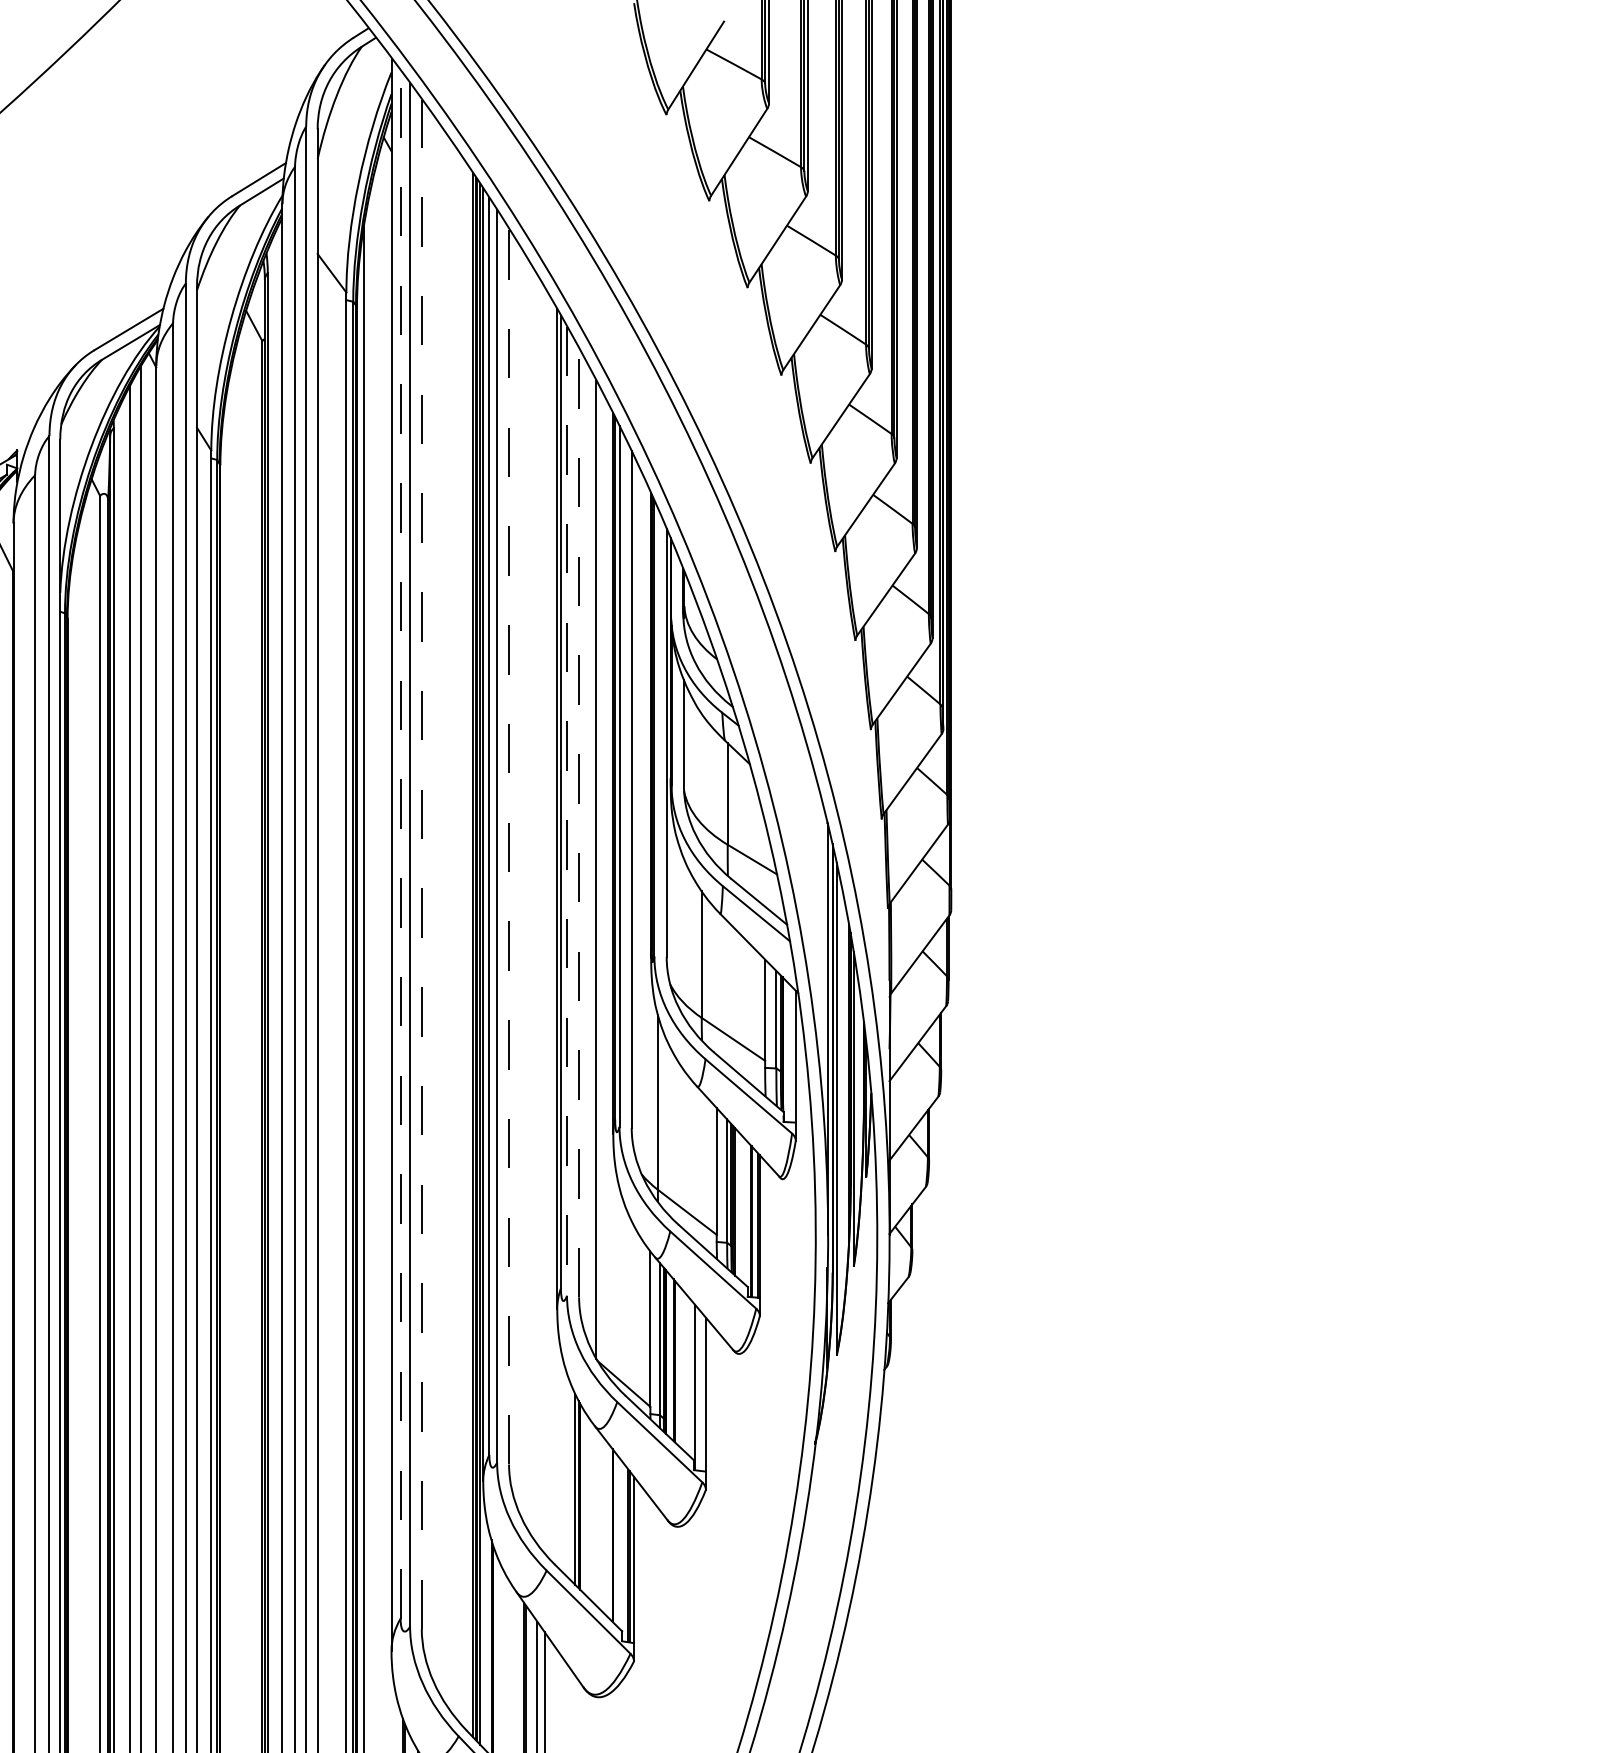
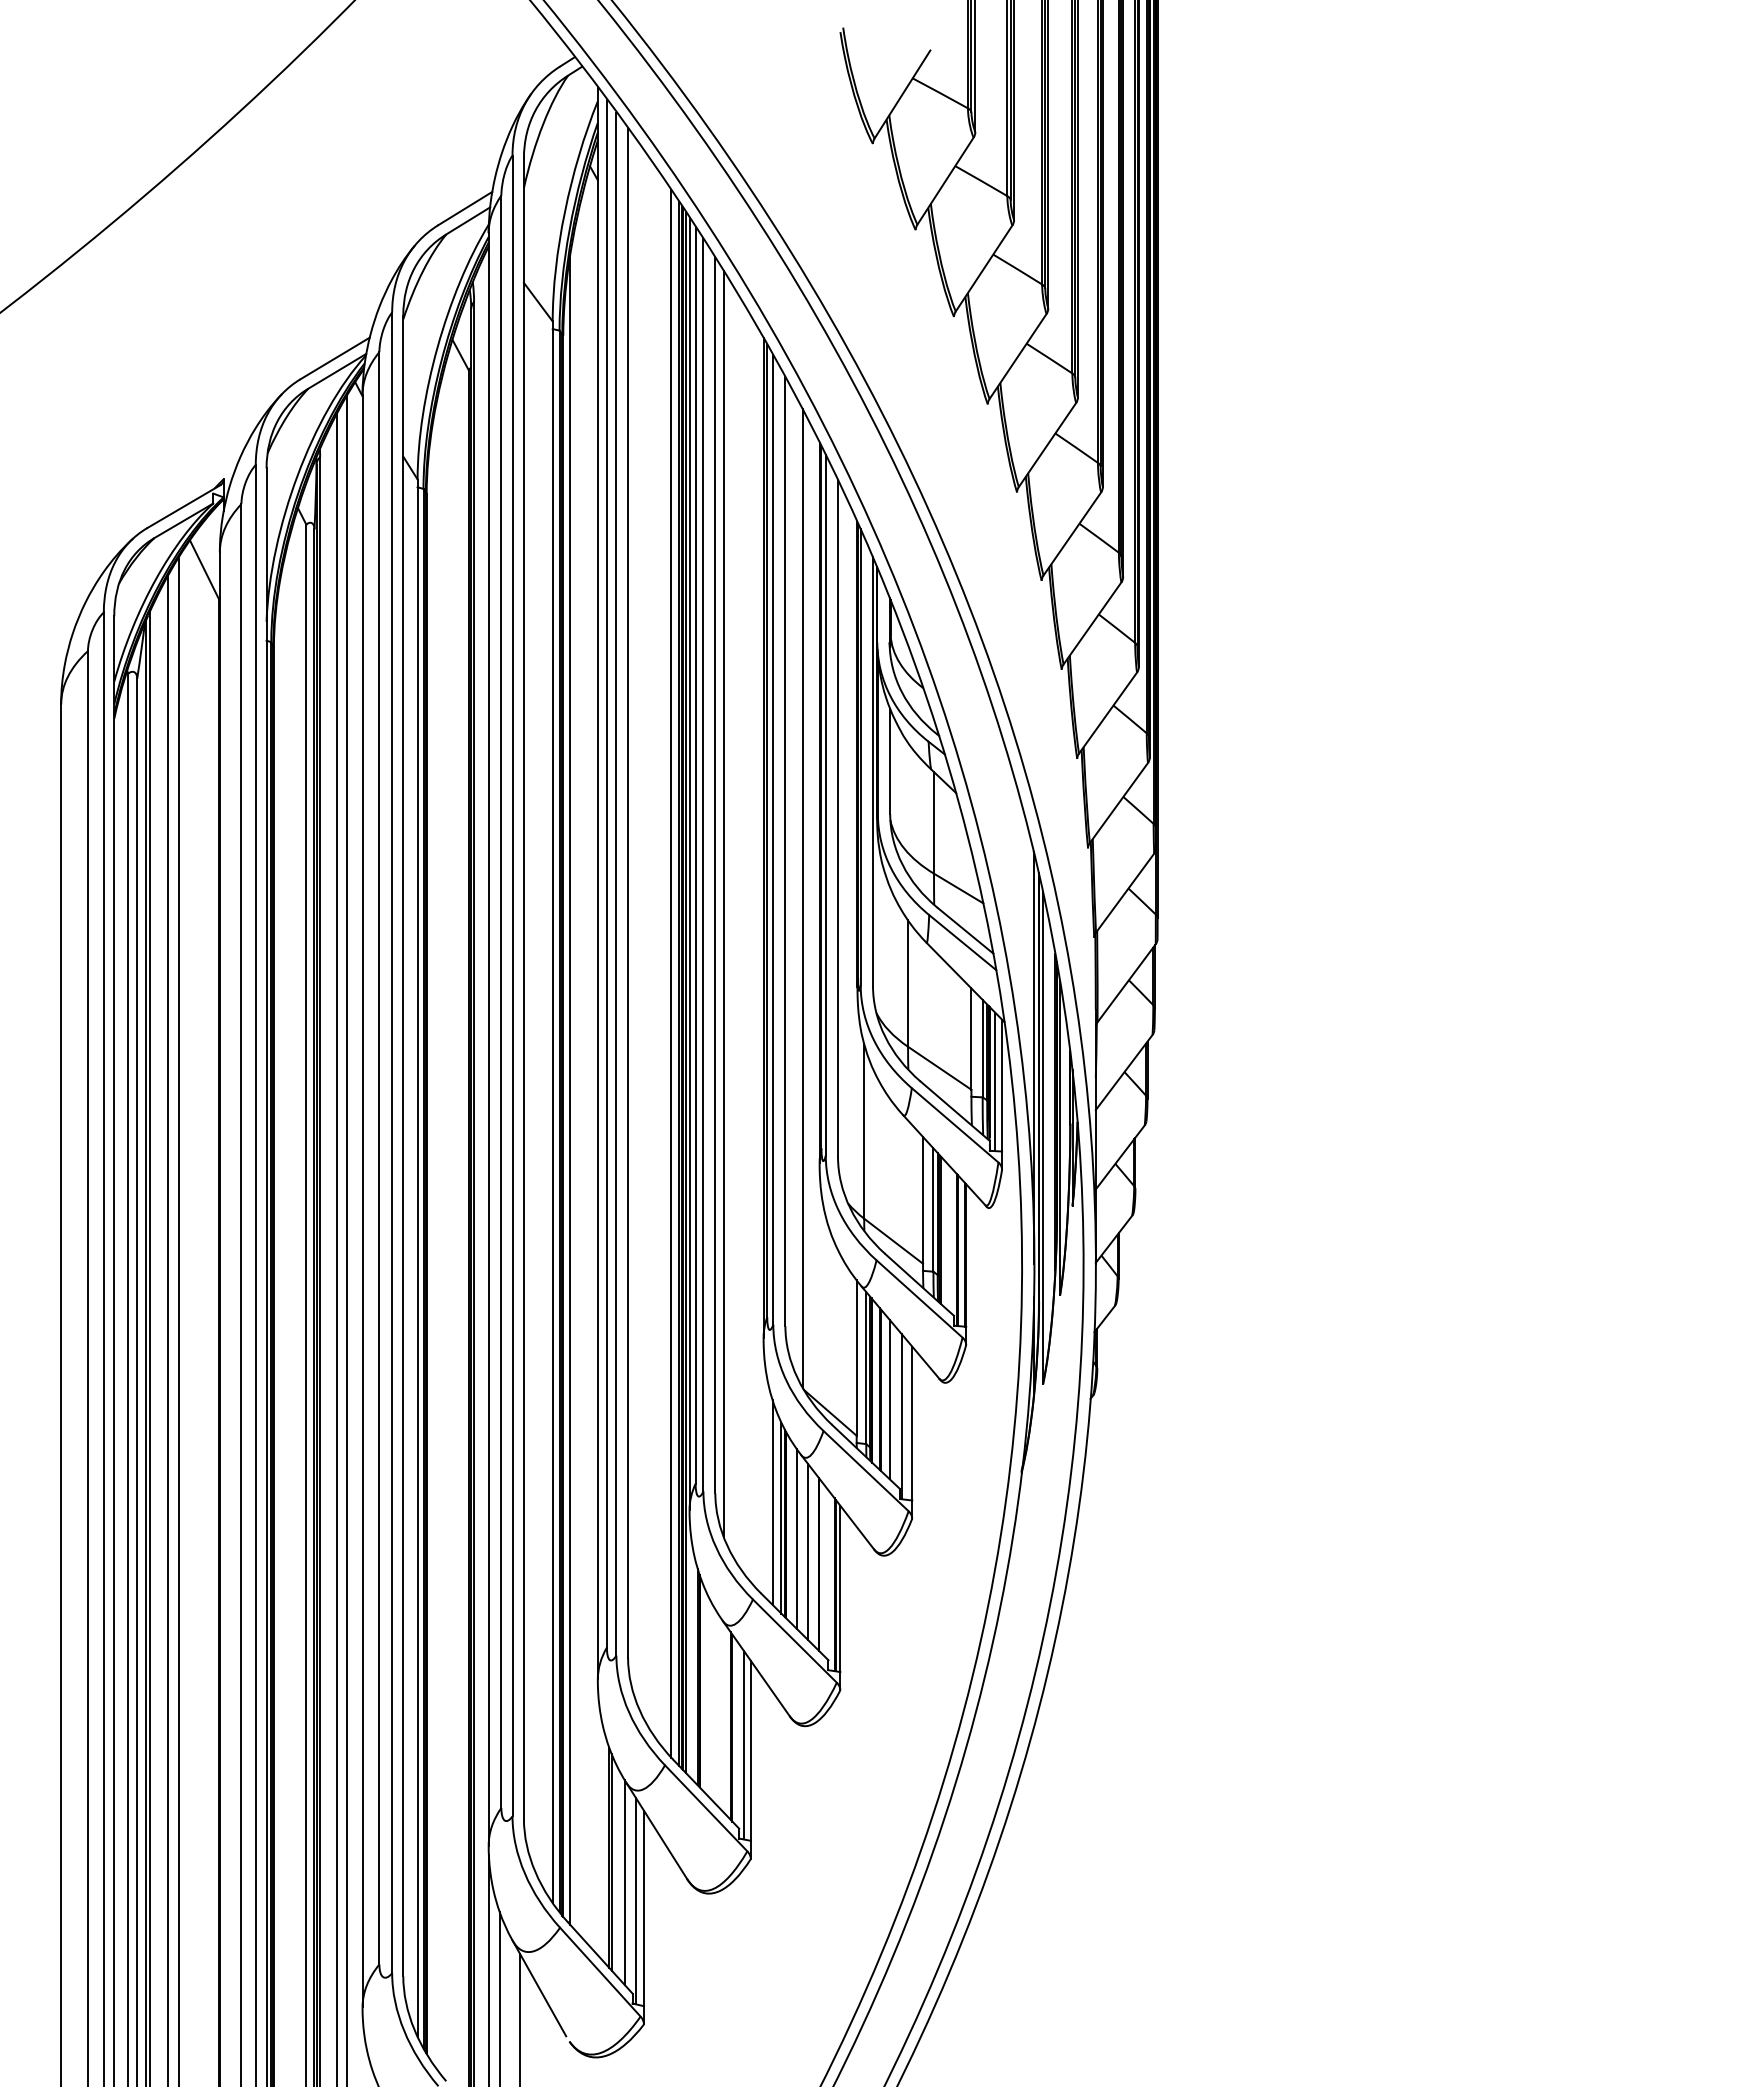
line: (567, 811) -> (773, 840), dashed -> solid
line: (579, 822) -> (785, 851), dashed -> solid
line: (400, 844) -> (606, 873), dashed -> solid
line: (509, 846) -> (715, 875), dashed -> solid
line: (422, 864) -> (628, 893), dashed -> solid
line: (517, 874) -> (723, 903), added
line: (465, 944) -> (671, 973), added
line: (789, 1052) -> (995, 1081), added
line: (683, 1370) -> (889, 1399), added
line: (566, 1473) -> (772, 1502), added
line: (590, 1509) -> (796, 1538), added
line: (602, 1523) -> (808, 1552), added

